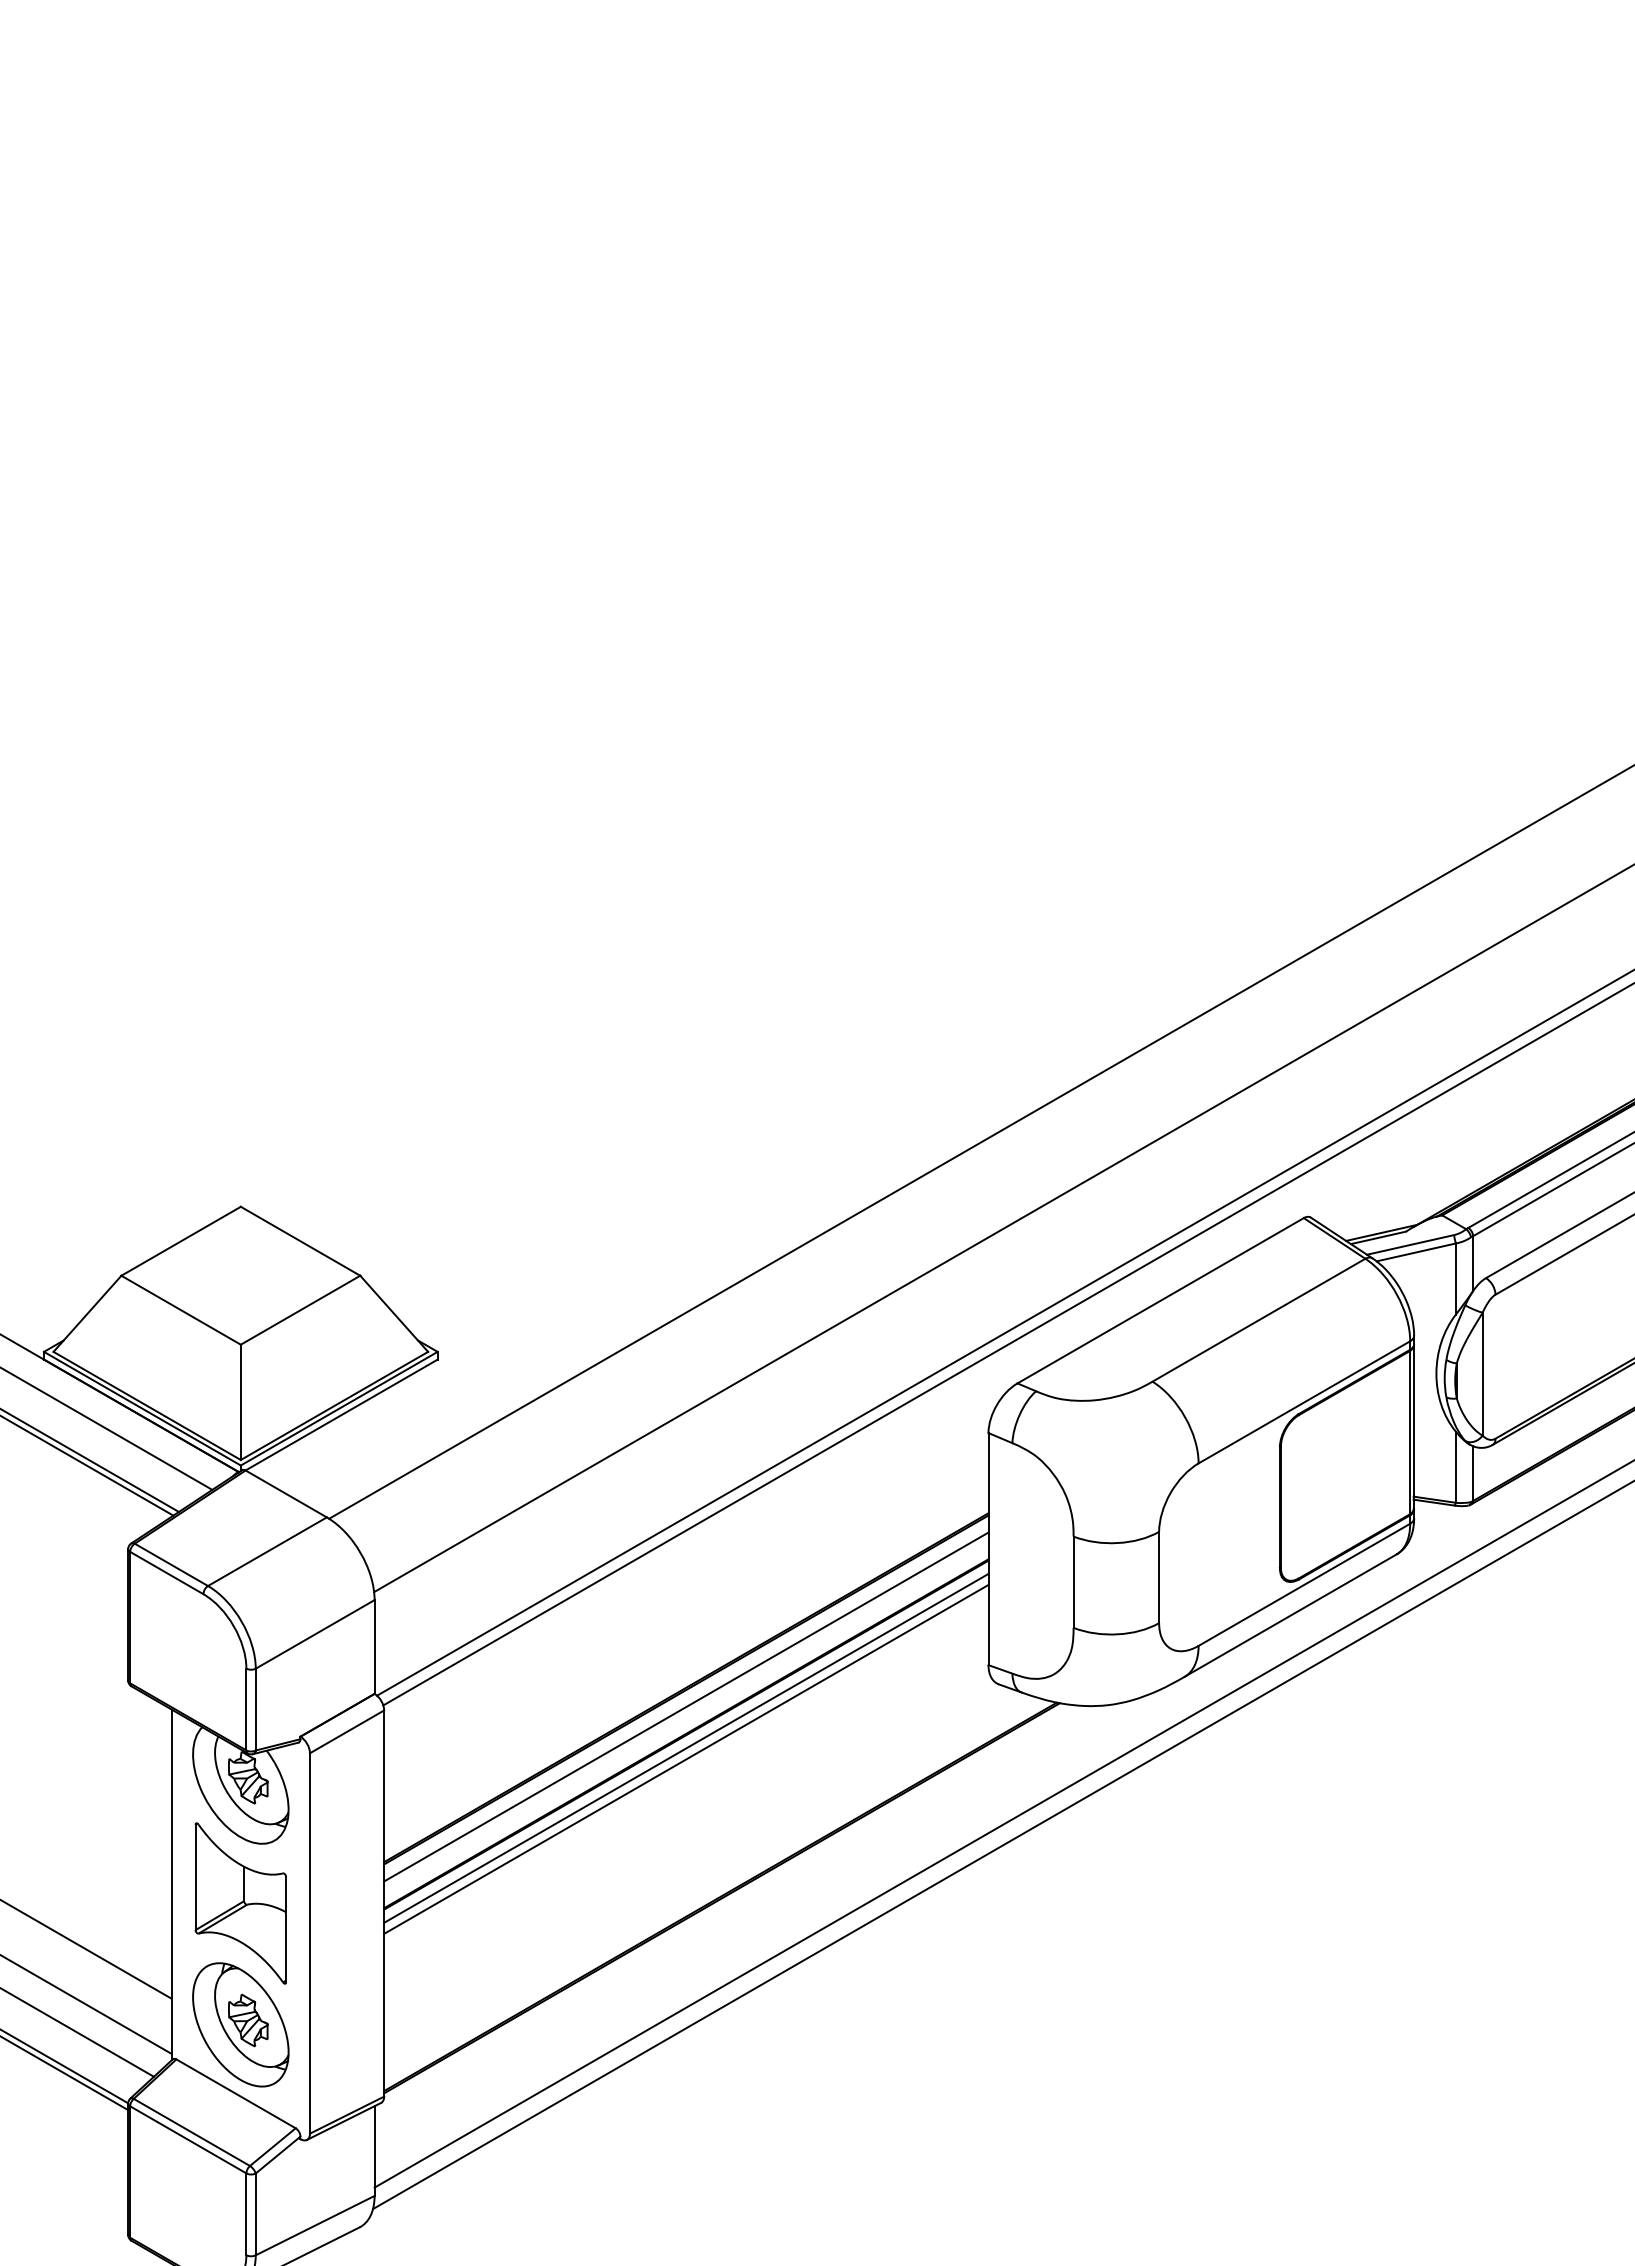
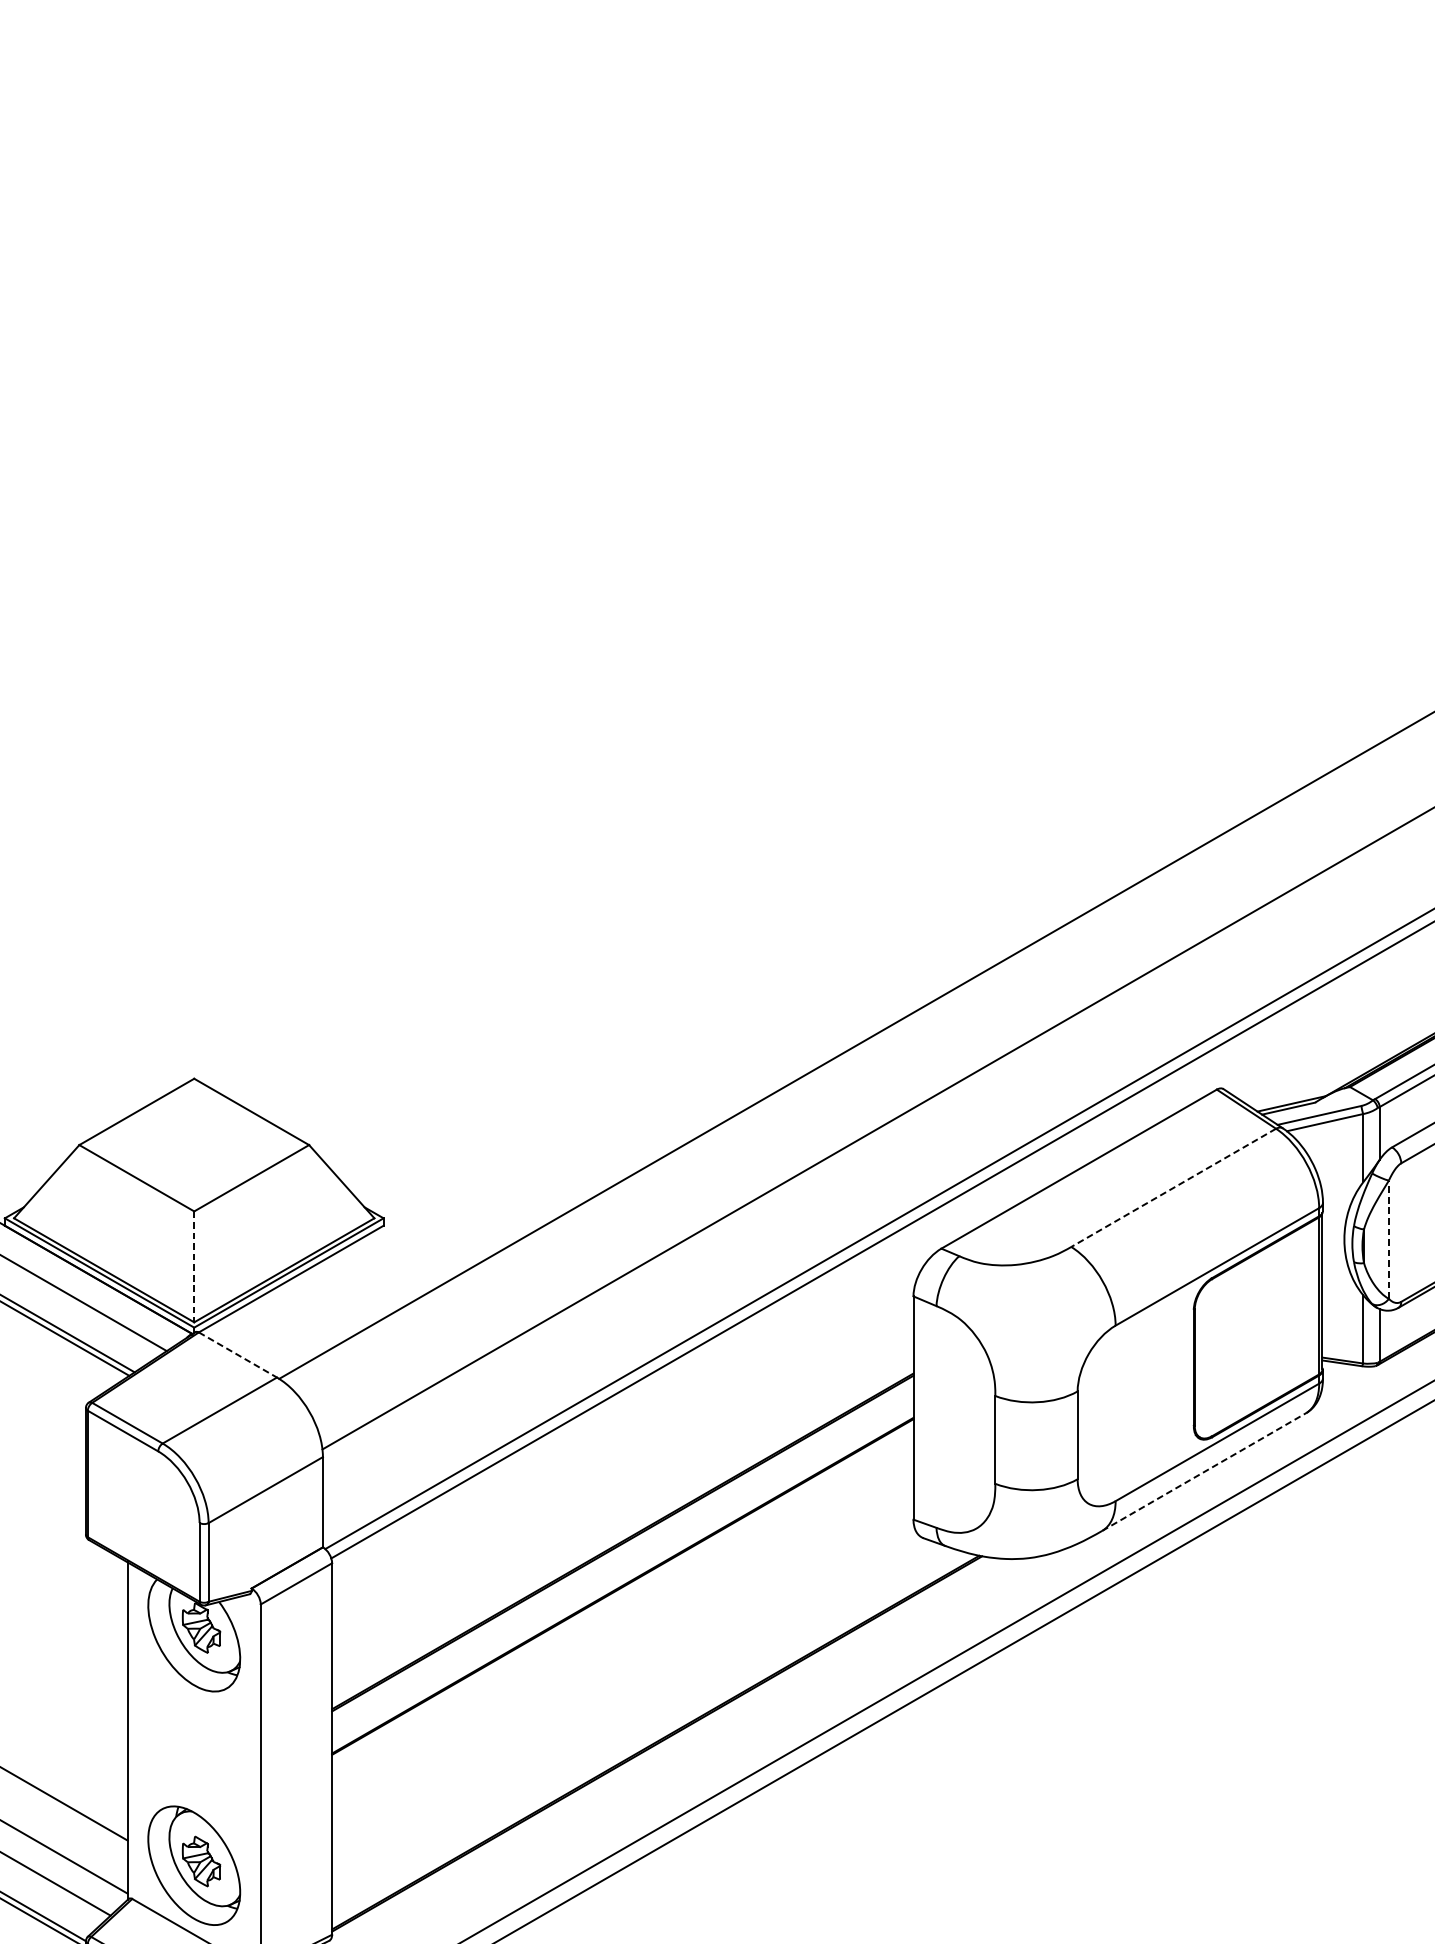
line: (1258, 1320) -> (1173, 1188), solid -> dashed
line: (1482, 1373) -> (1388, 1239), solid -> dashed
line: (240, 1402) -> (193, 1267), solid -> dashed
line: (286, 1493) -> (238, 1354), solid -> dashed
line: (1291, 1615) -> (1204, 1471), solid -> dashed
line: (686, 1706) -> (622, 1559), removed
line: (686, 1747) -> (622, 1598), removed
line: (686, 1758) -> (622, 1609), removed
part: (240, 1903) -> (193, 1748), removed

